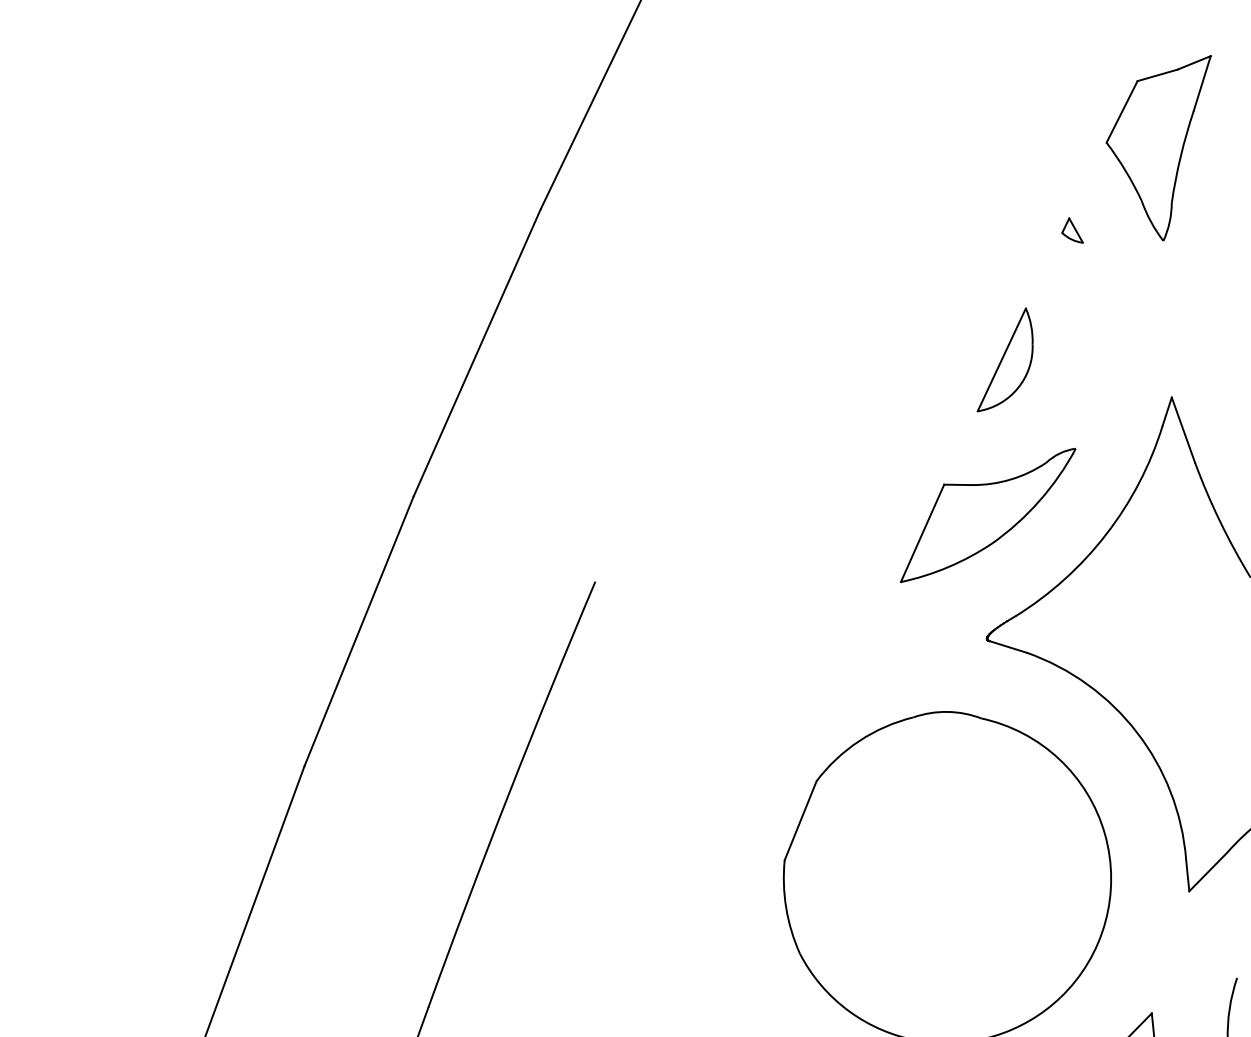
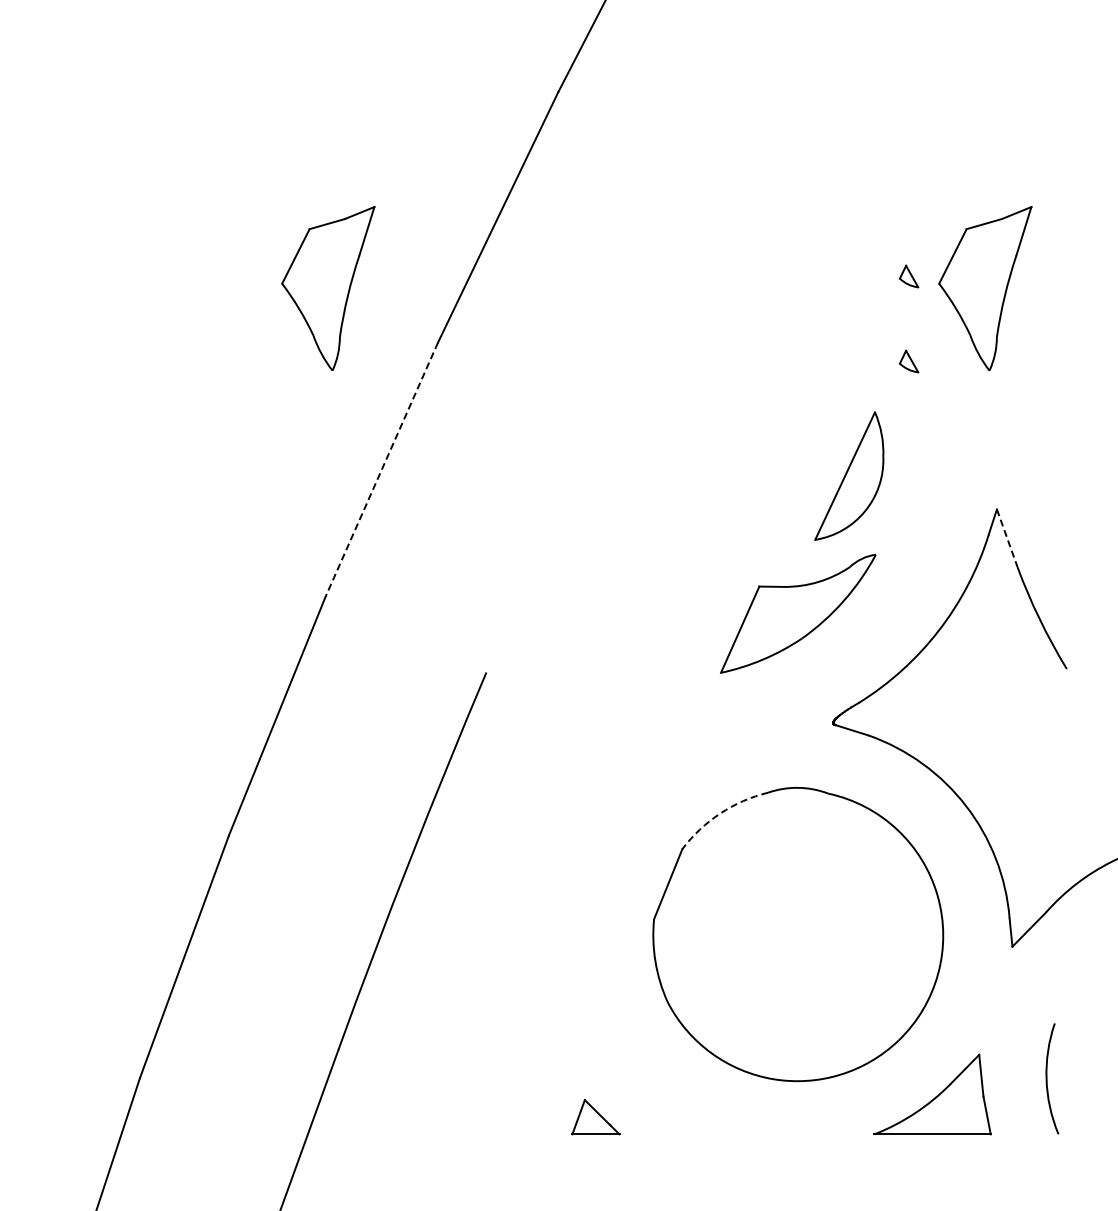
part: (1073, 134) -> (909, 276), added
part: (417, 148) -> (328, 288), added
line: (476, 353) -> (381, 470), solid -> dashed
part: (1005, 359) -> (849, 475), size x1.4
line: (1183, 430) -> (1007, 538), solid -> dashed
part: (988, 515) -> (798, 613), moved
arc: (859, 740) -> (720, 813), solid -> dashed

